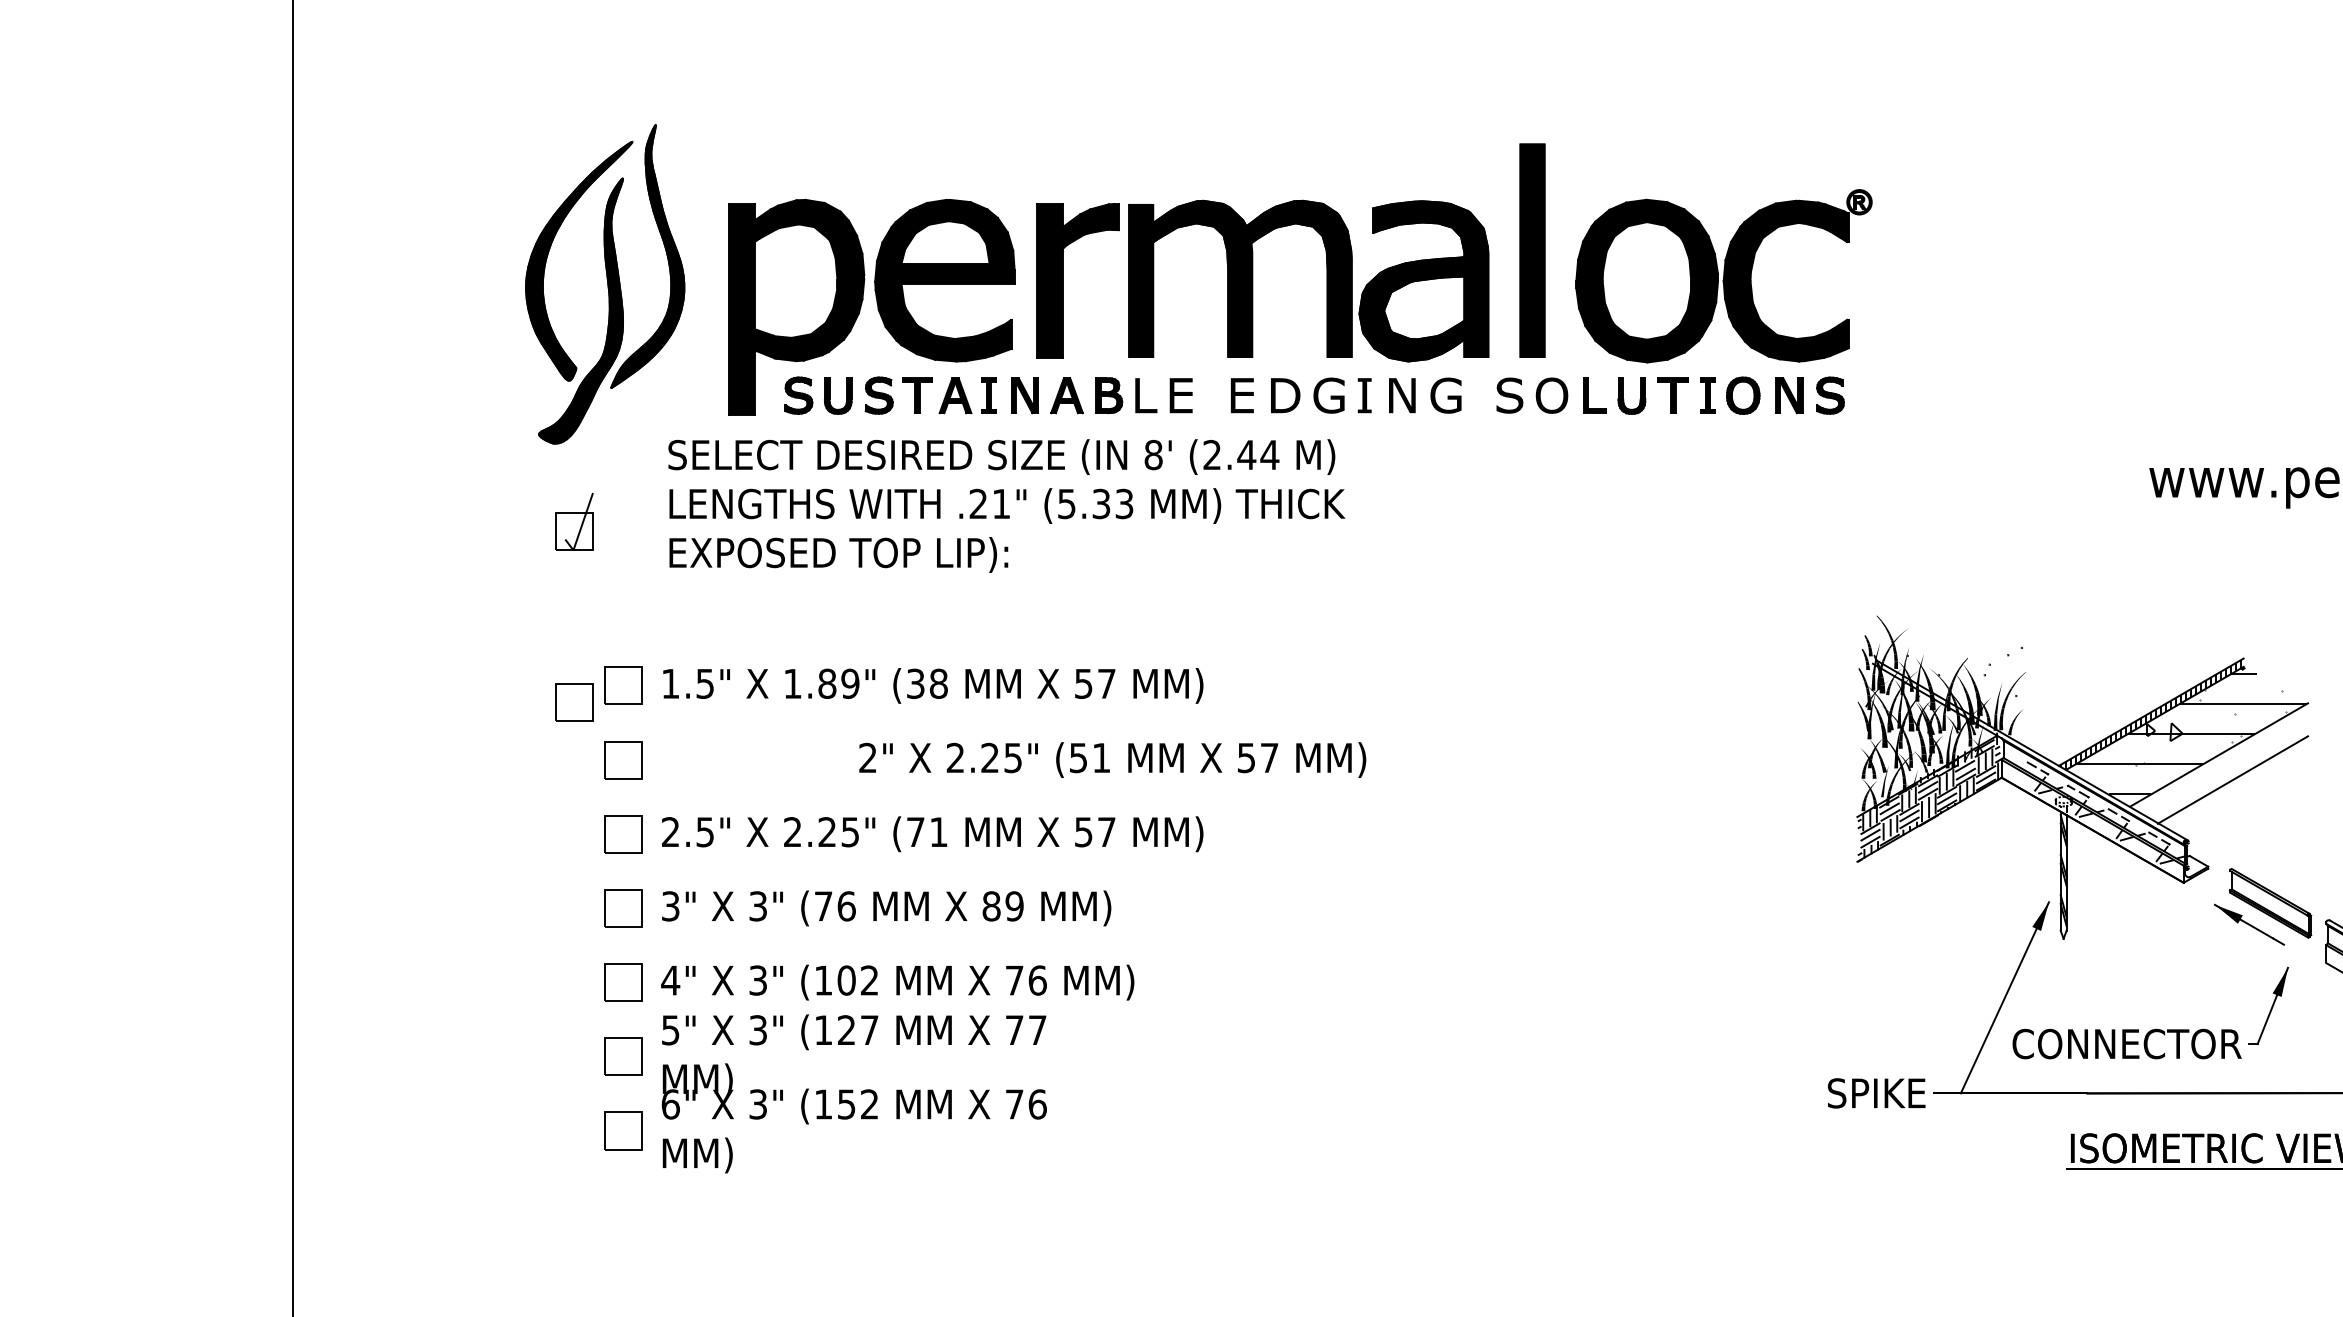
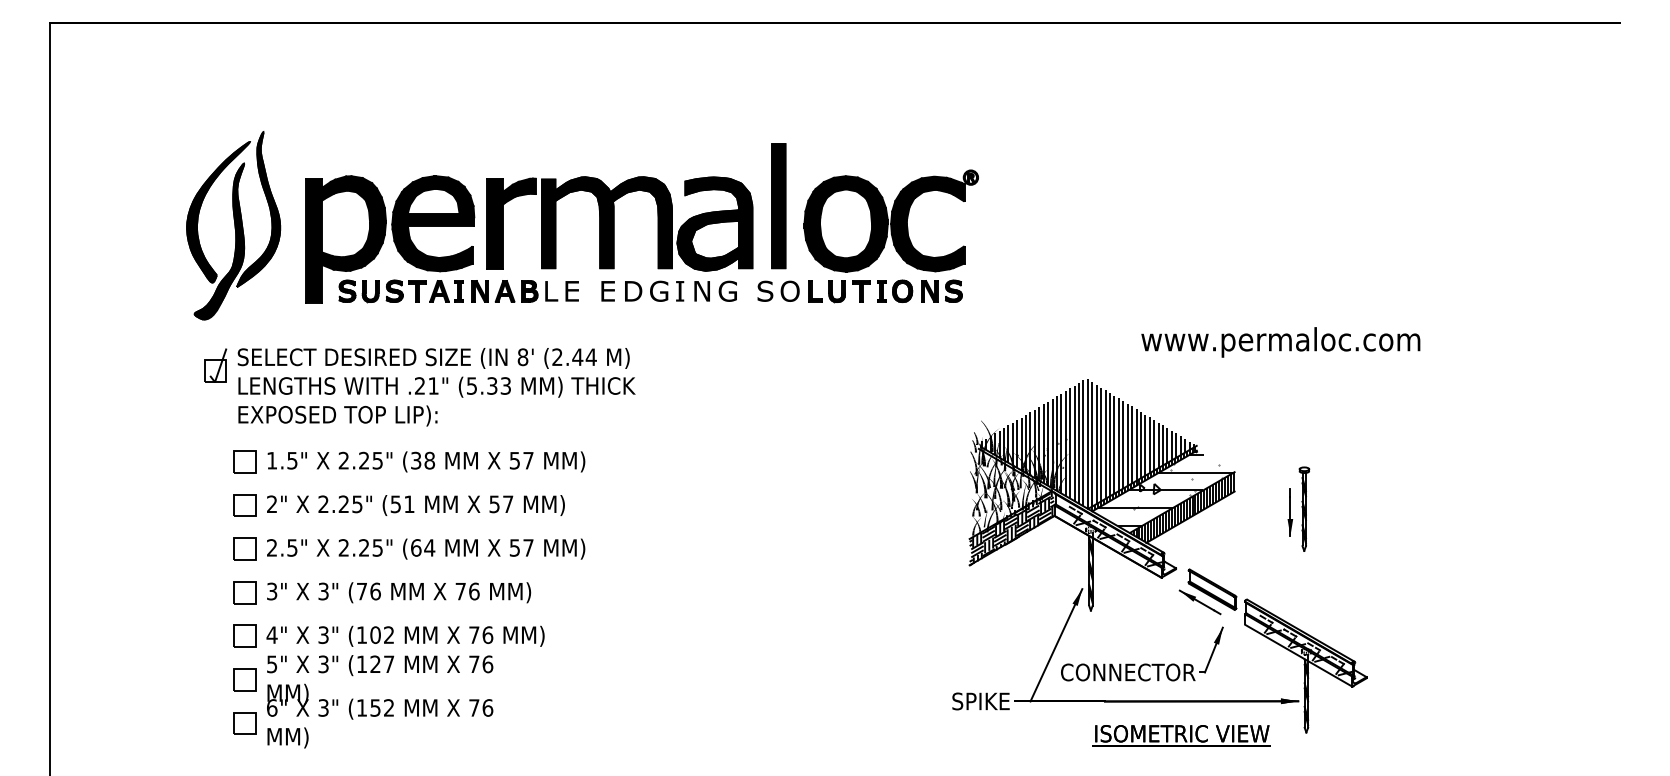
text: (1006, 506) -> (436, 387), moved
hatch: (2054, 654) -> (1085, 443), added
text: (821, 683) -> (360, 460), 1.89" -> 2.25"
part: (574, 702) -> (215, 471), removed
text: (1111, 759) -> (415, 505), moved
hatch: (2217, 763) -> (1181, 507), added
text: (928, 831) -> (423, 547), (71 -> (64
text: (1003, 906) -> (467, 591), 89 -> 76
text: (1037, 1030) -> (487, 664), 77 -> 76

